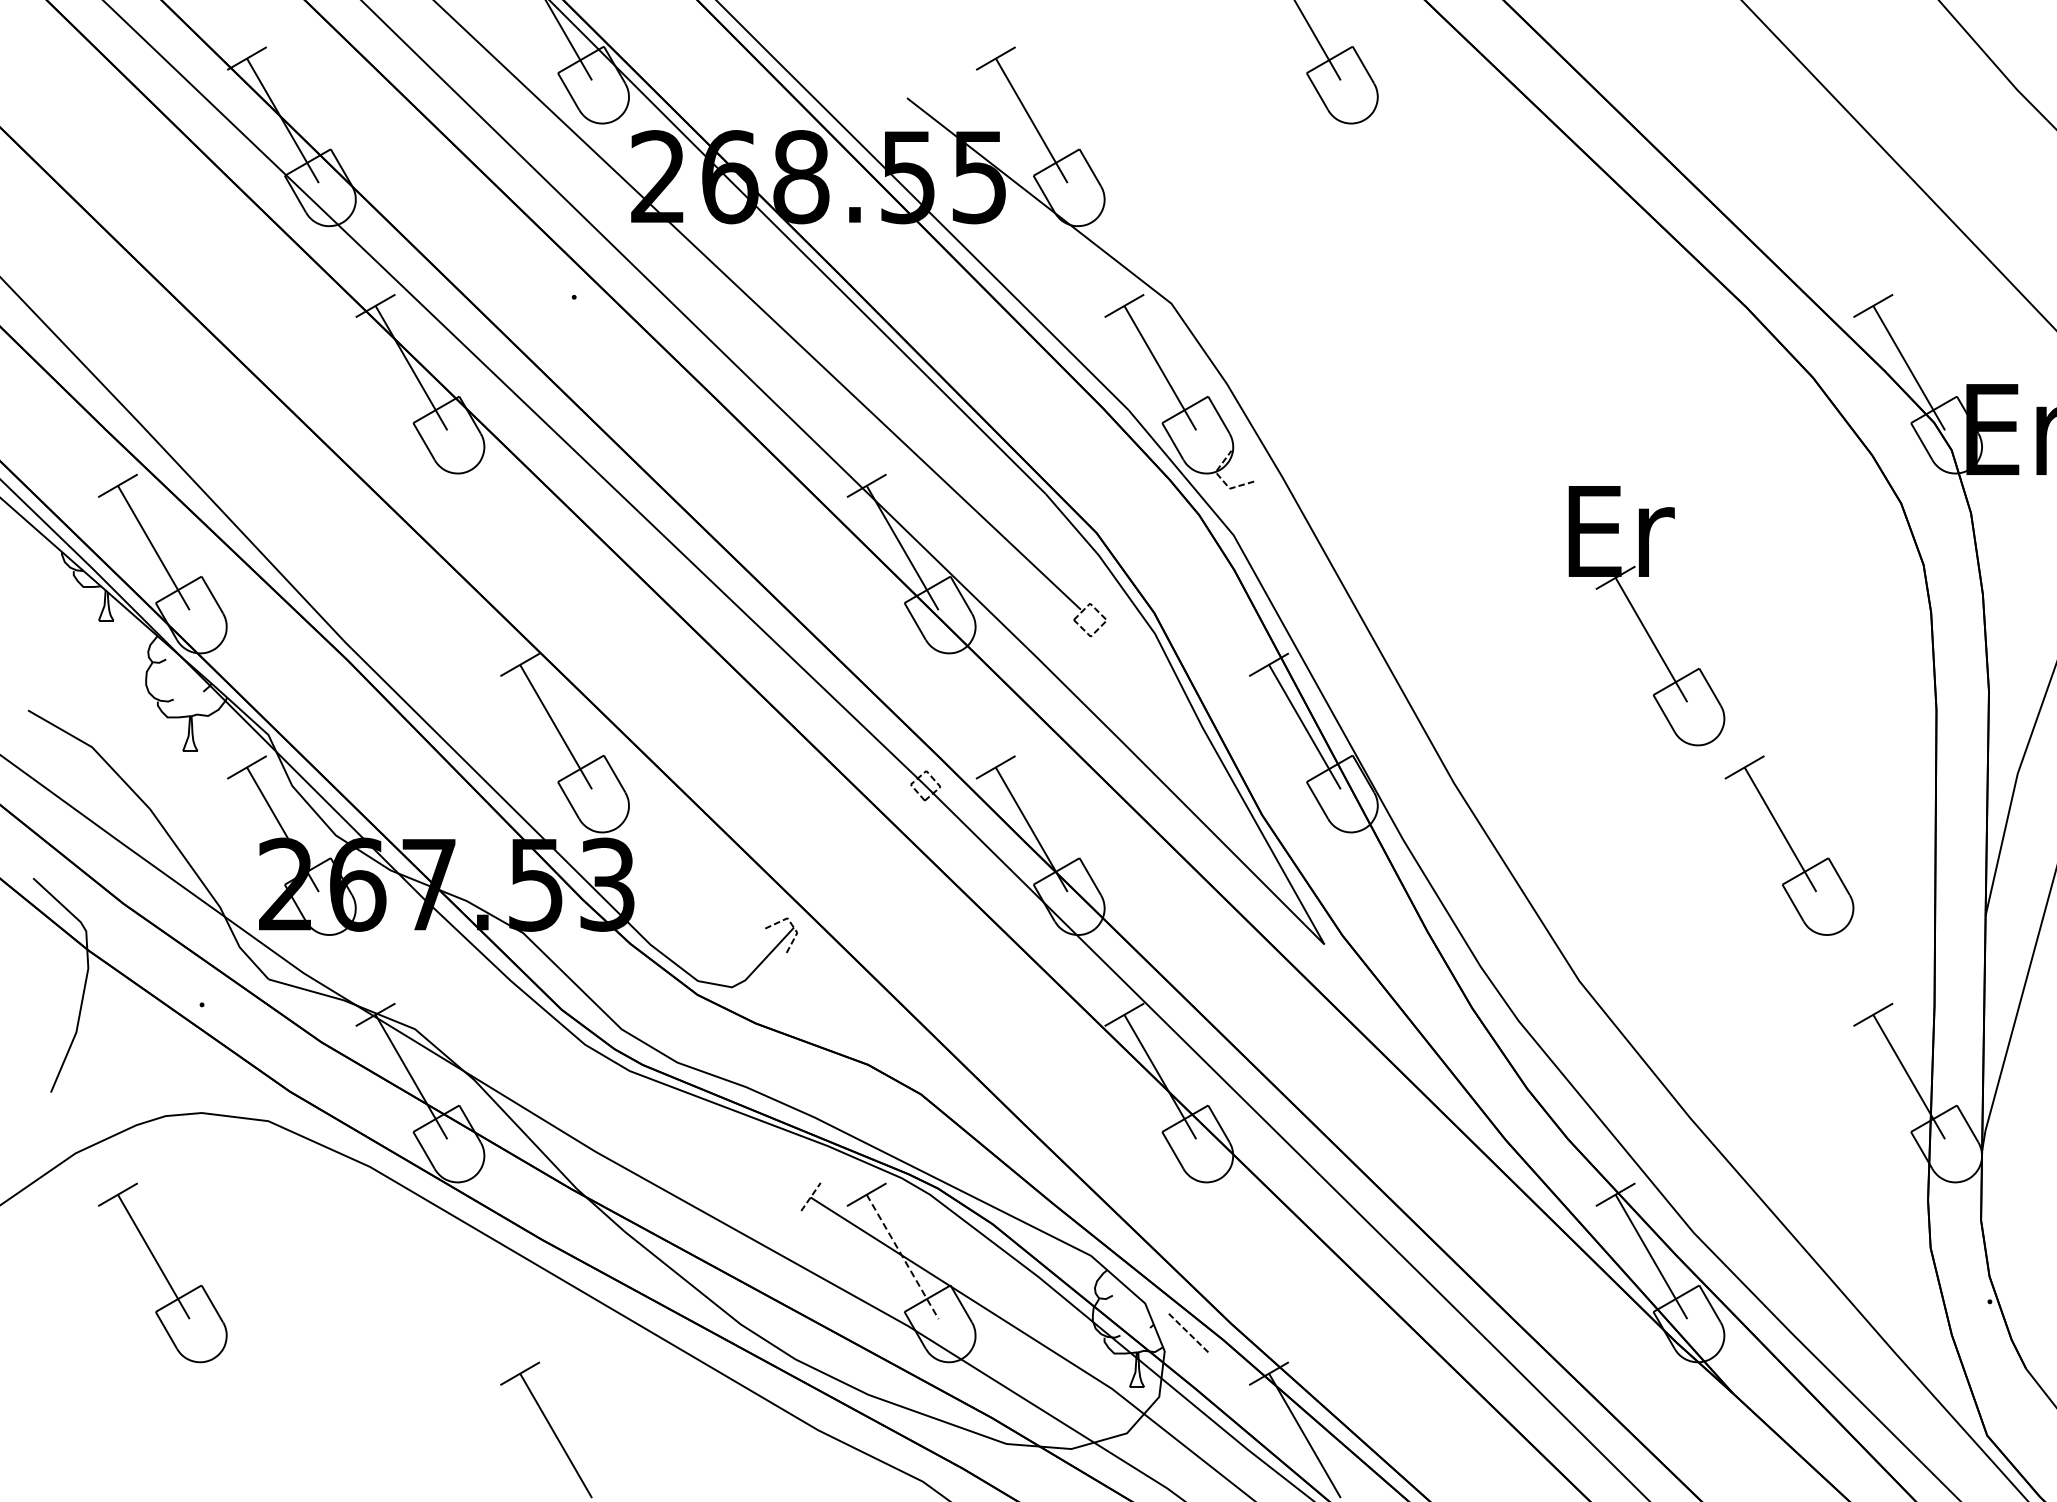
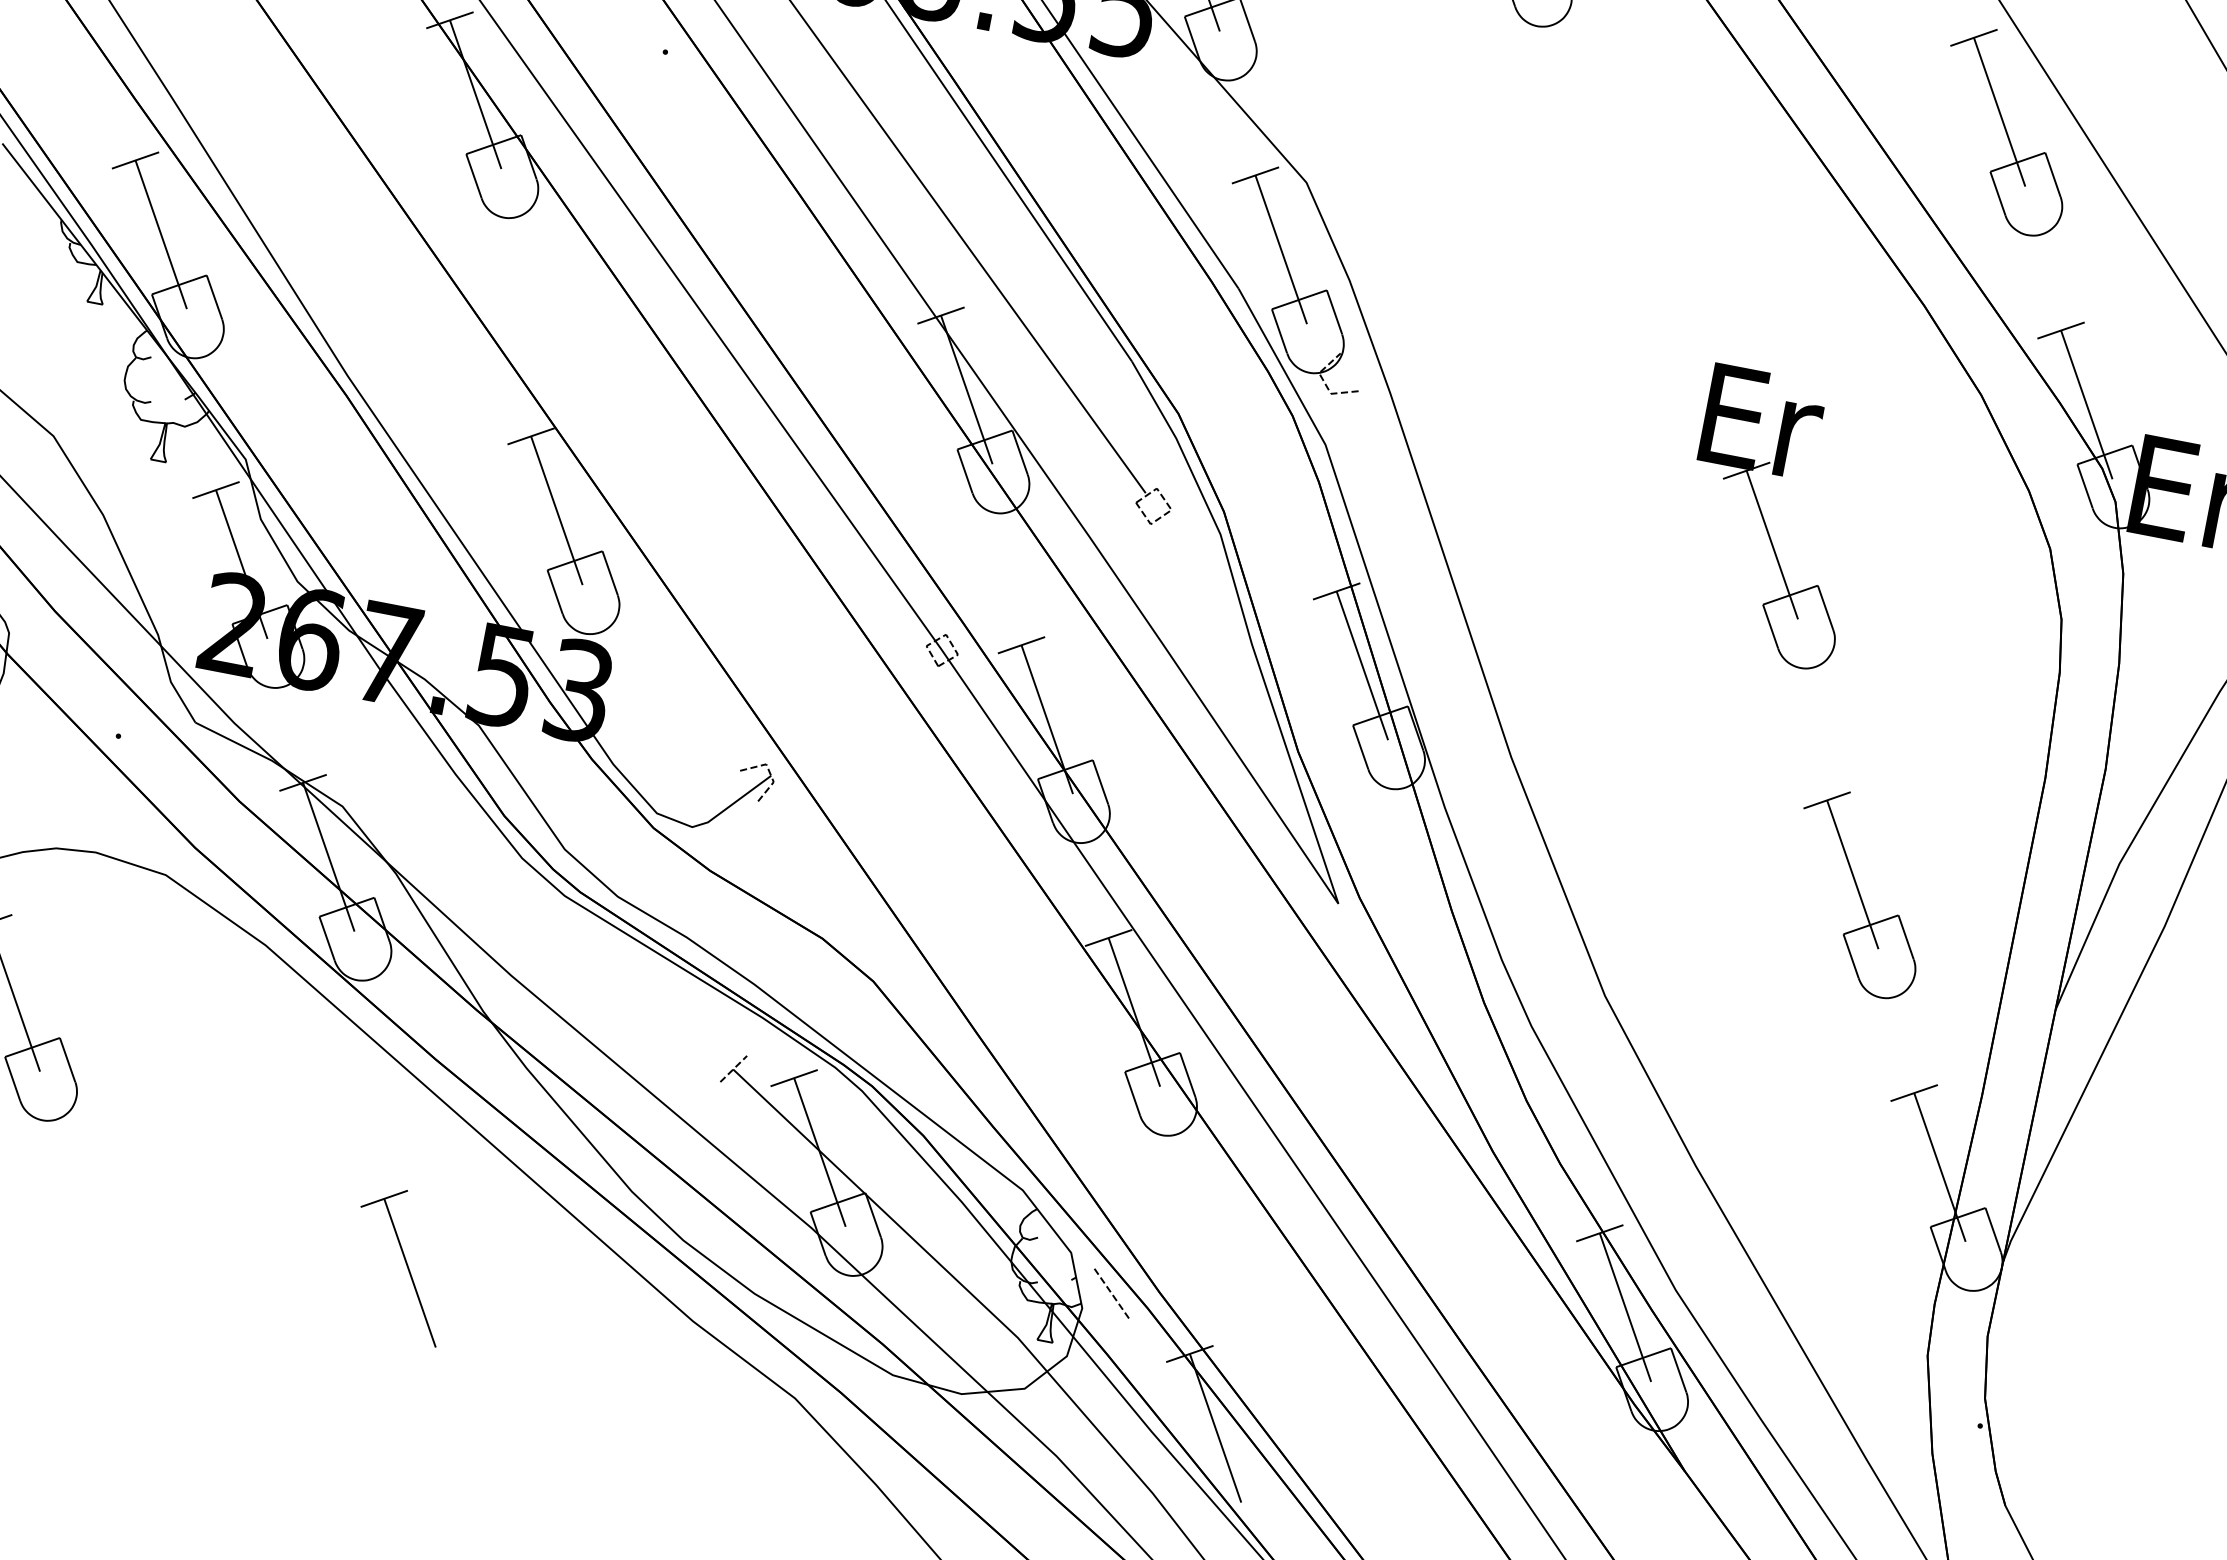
part: (1789, 136) -> (2006, 130), added
part: (1640, 618) -> (1764, 519), moved
line: (902, 1256) -> (819, 1151), dashed -> solid

